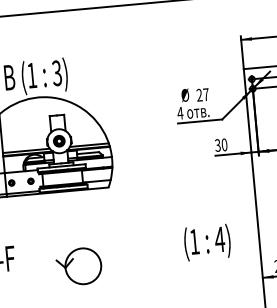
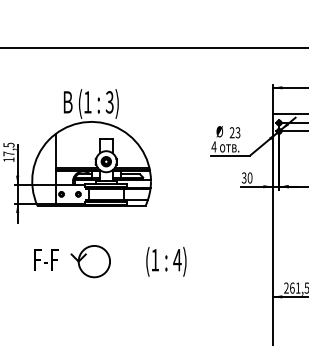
text: (205, 94) -> (237, 132), 27 -> 23
text: (207, 242) -> (166, 261), moved
part: (78, 266) -> (90, 261), moved

